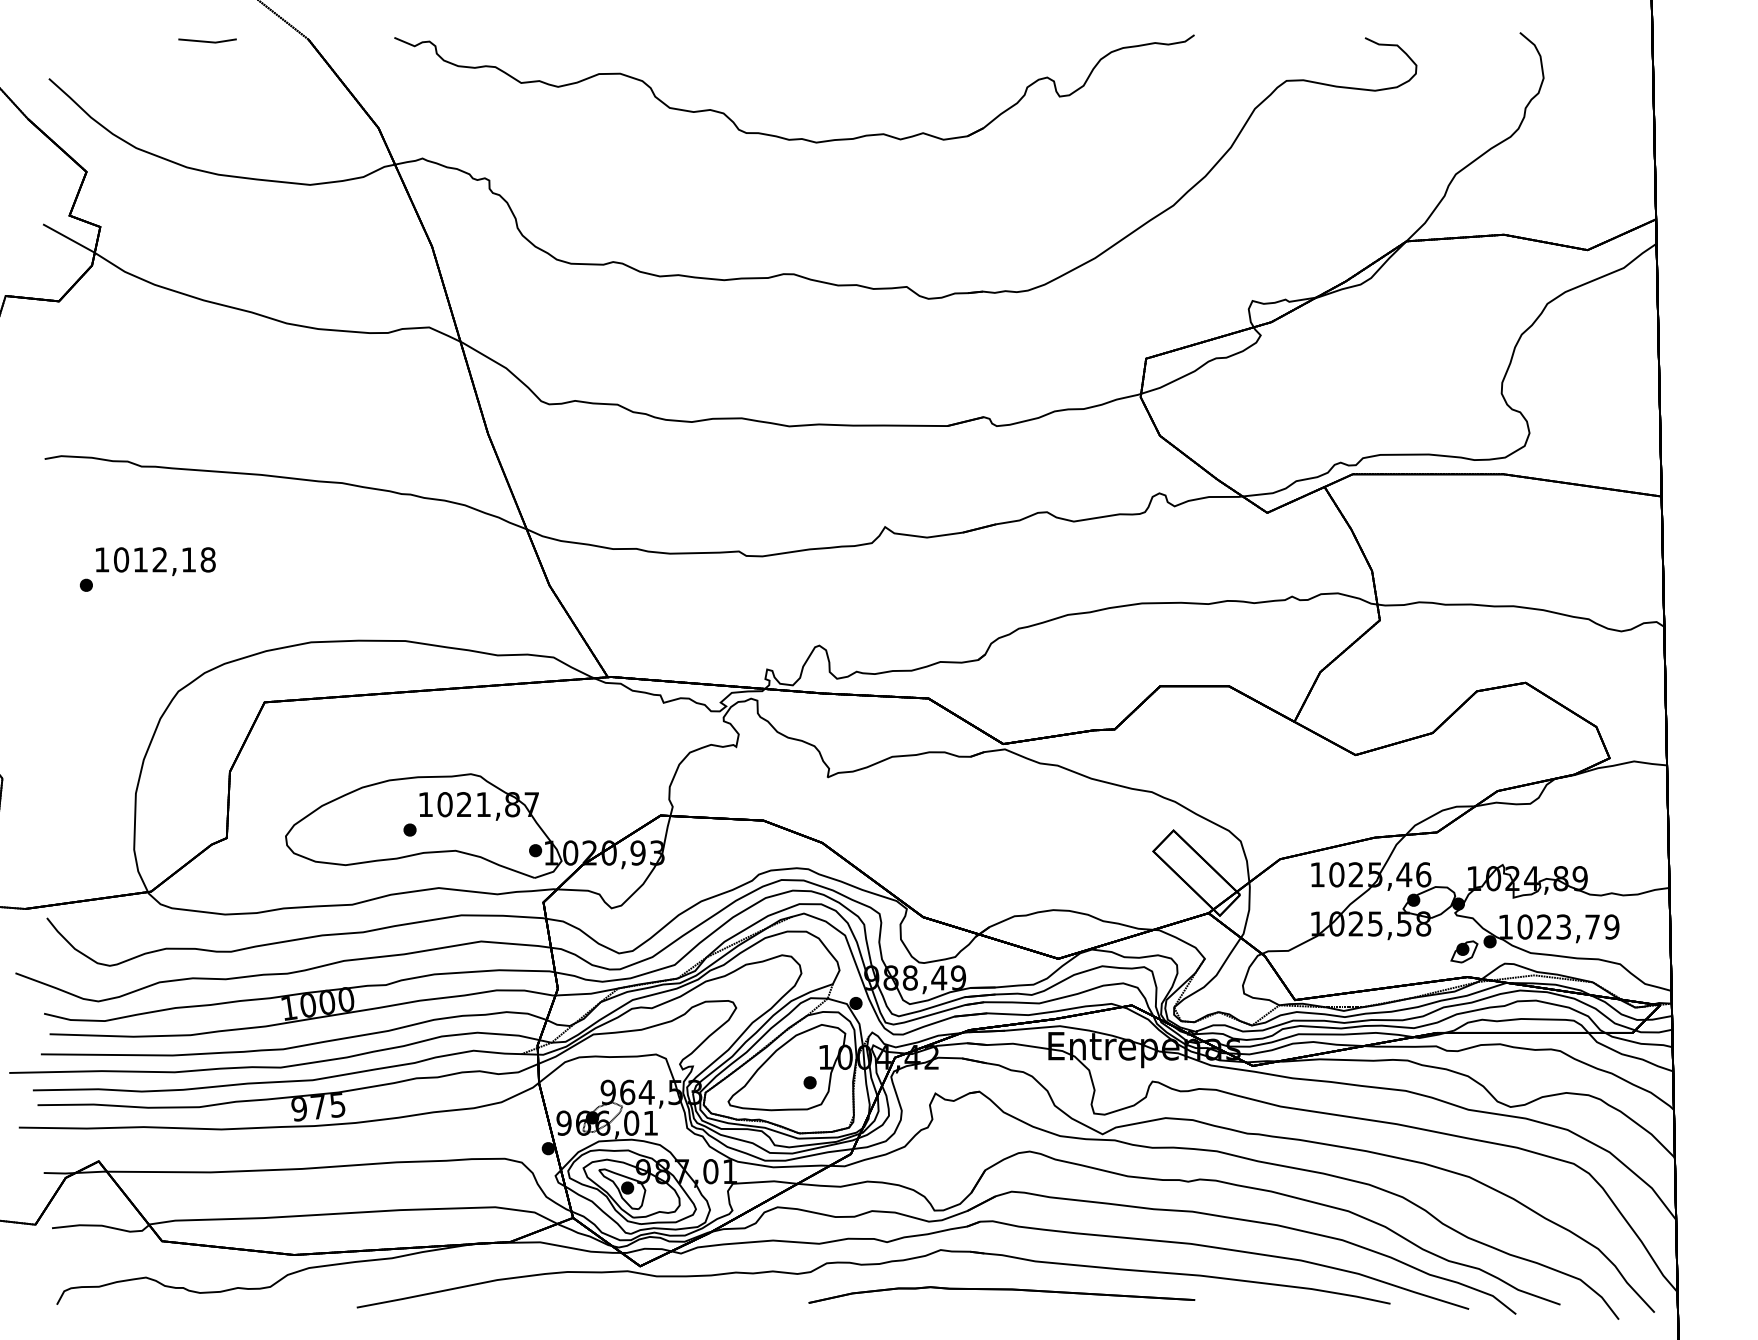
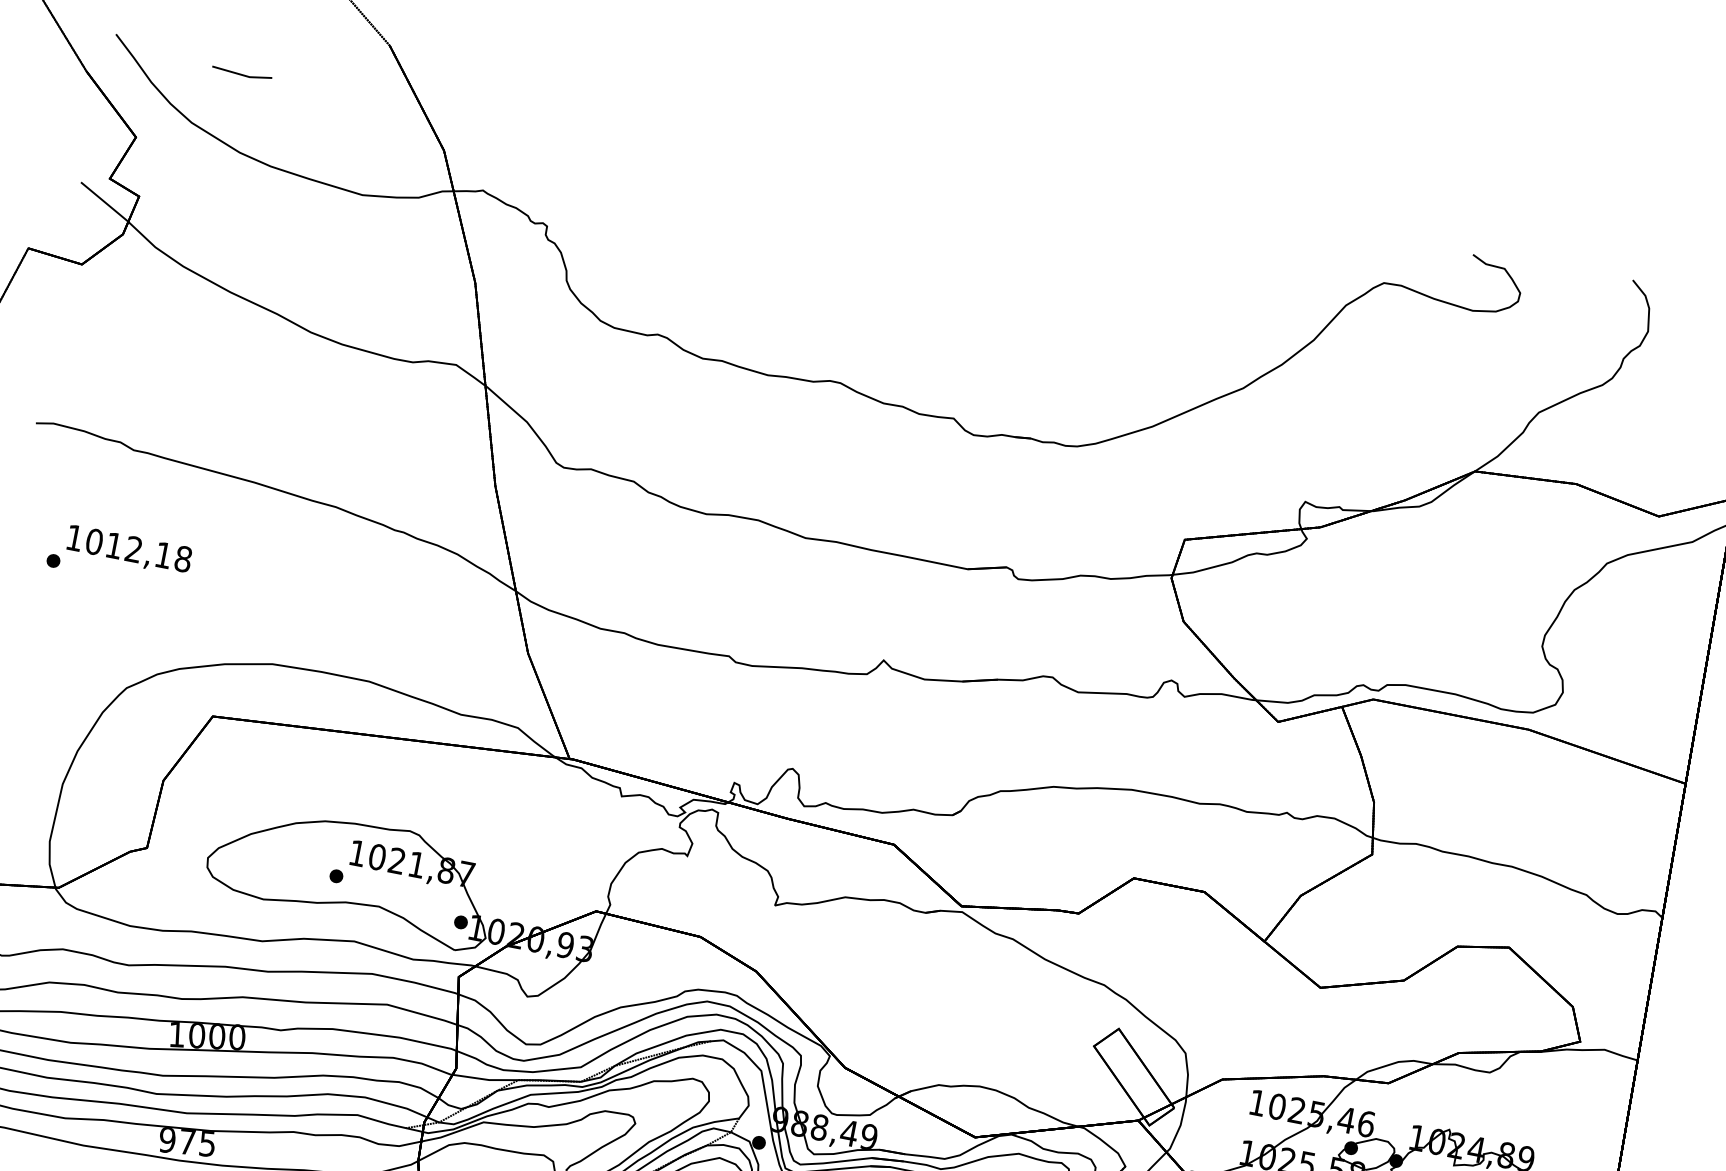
line: (206, 40) -> (240, 73), moved
part: (781, 136) -> (855, 239), removed

